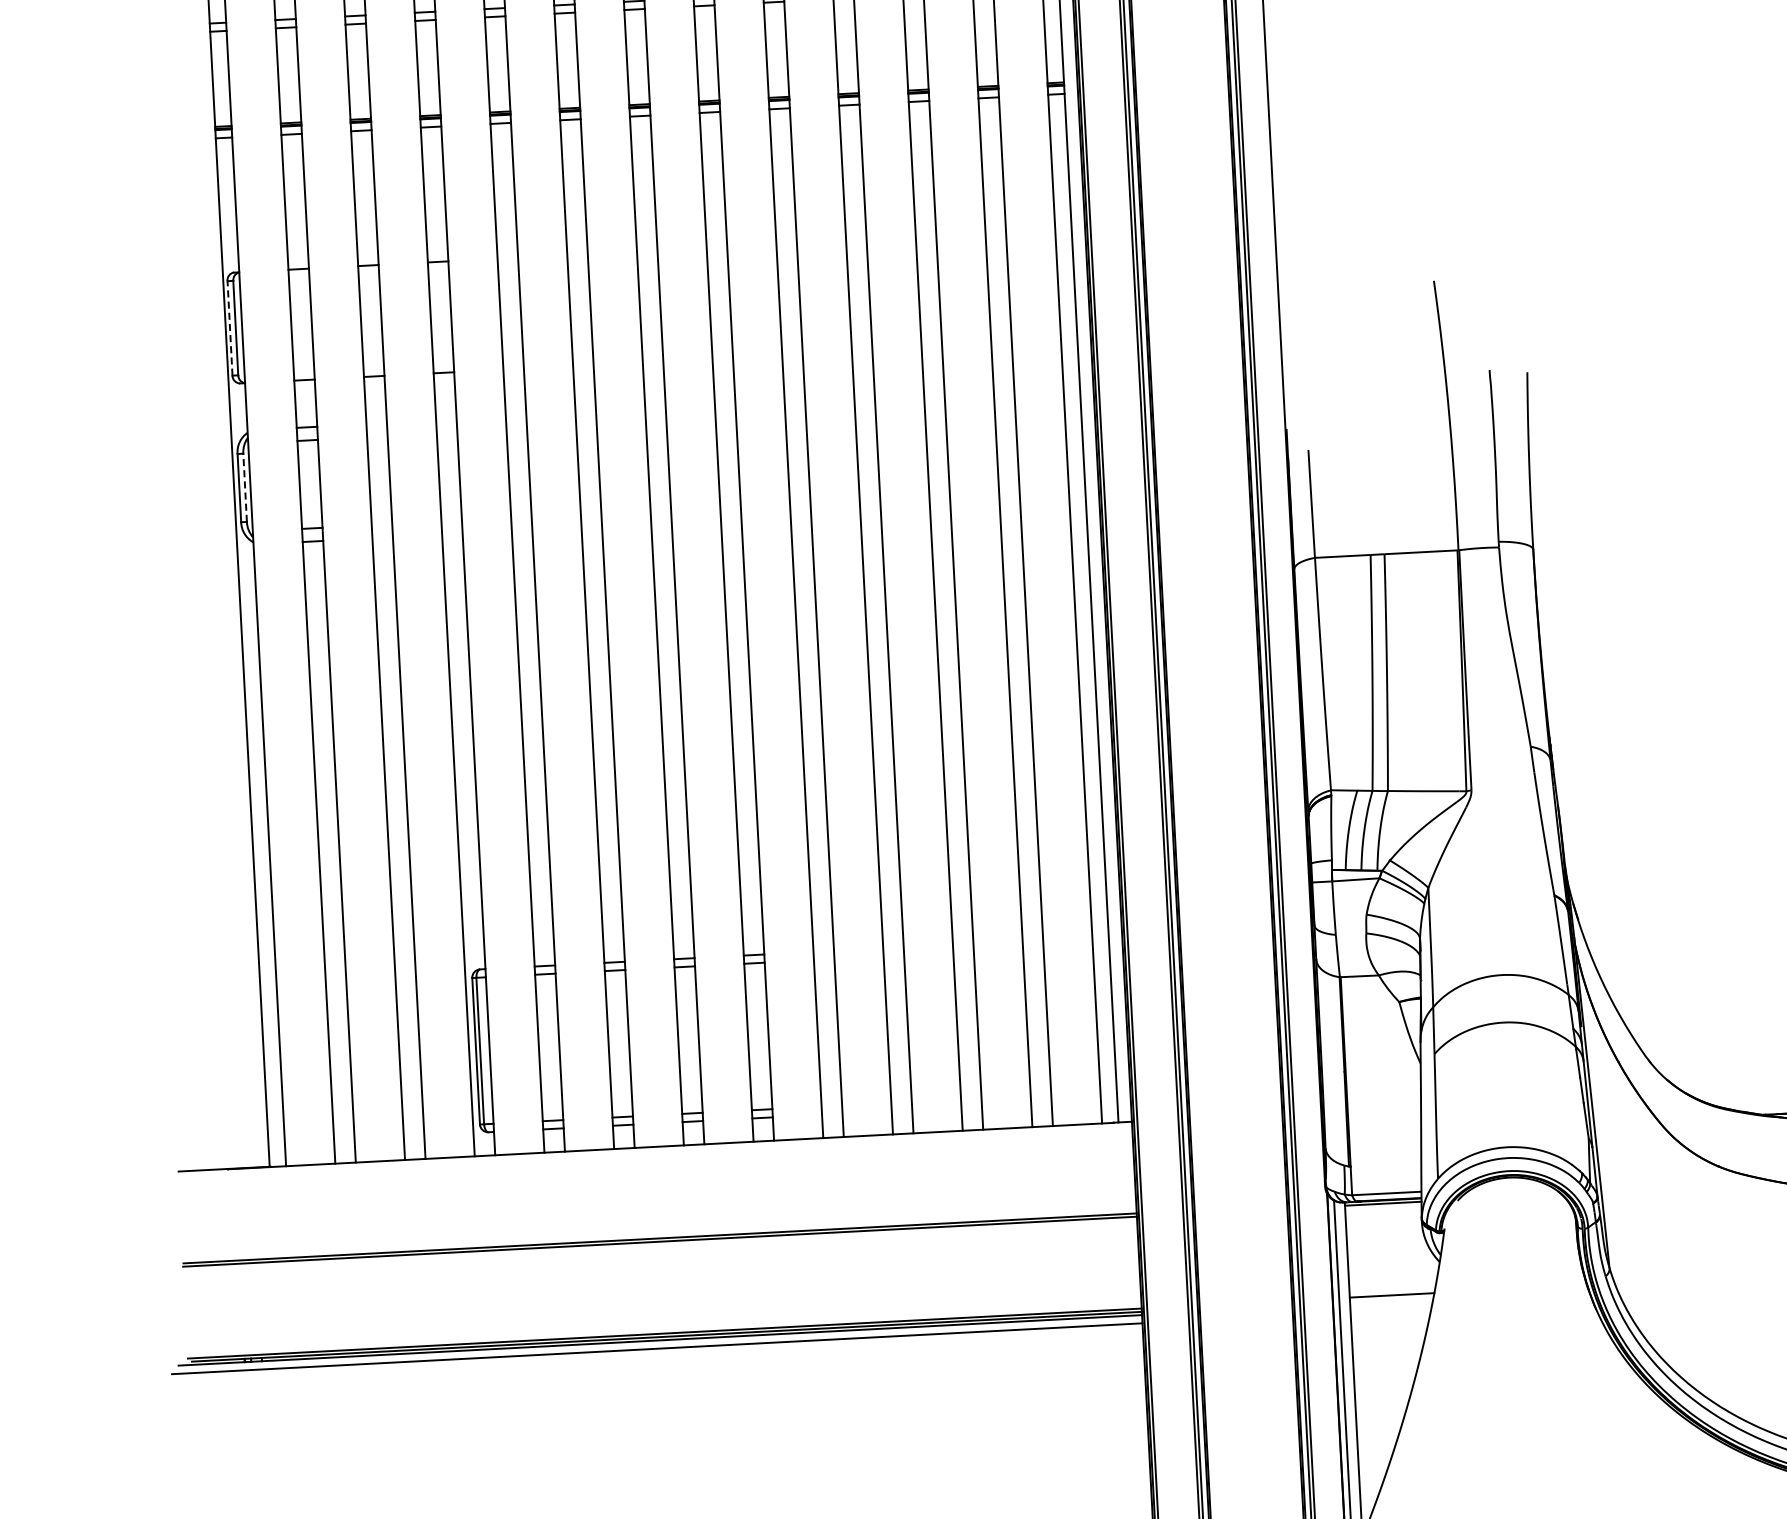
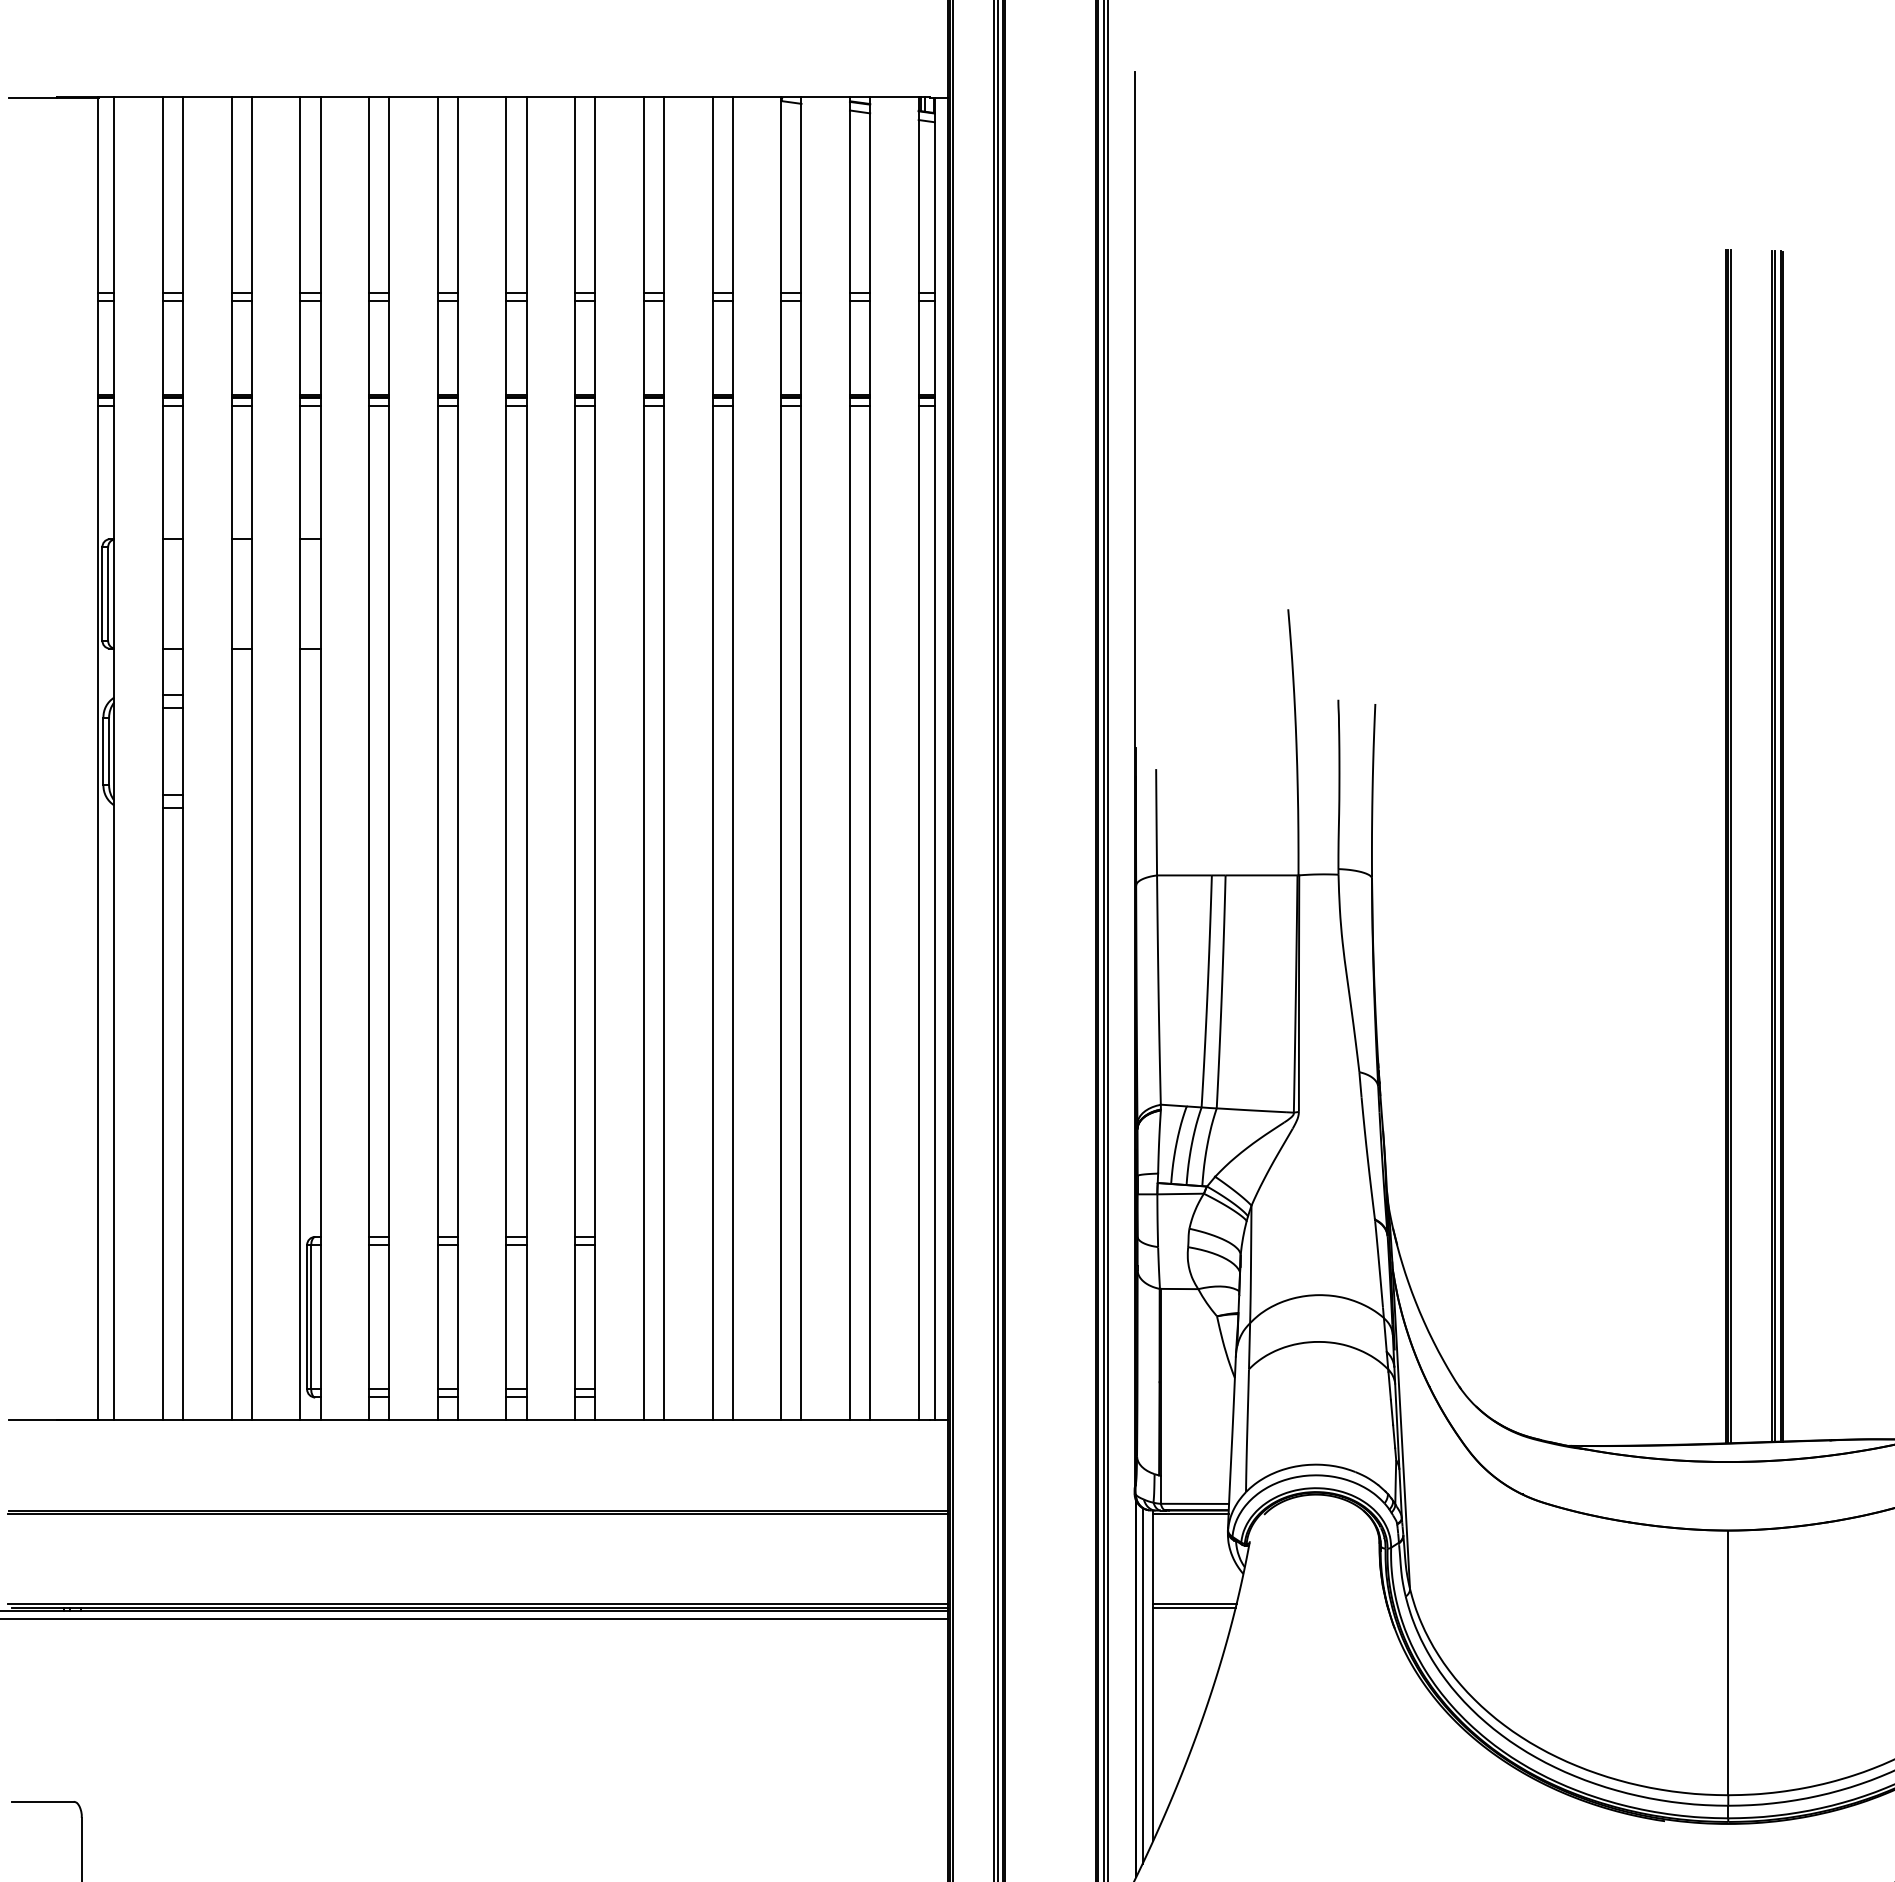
line: (230, 328) -> (102, 594), dashed -> solid
line: (245, 487) -> (109, 751), dashed -> solid
line: (1391, 1298) -> (1194, 1607), added

